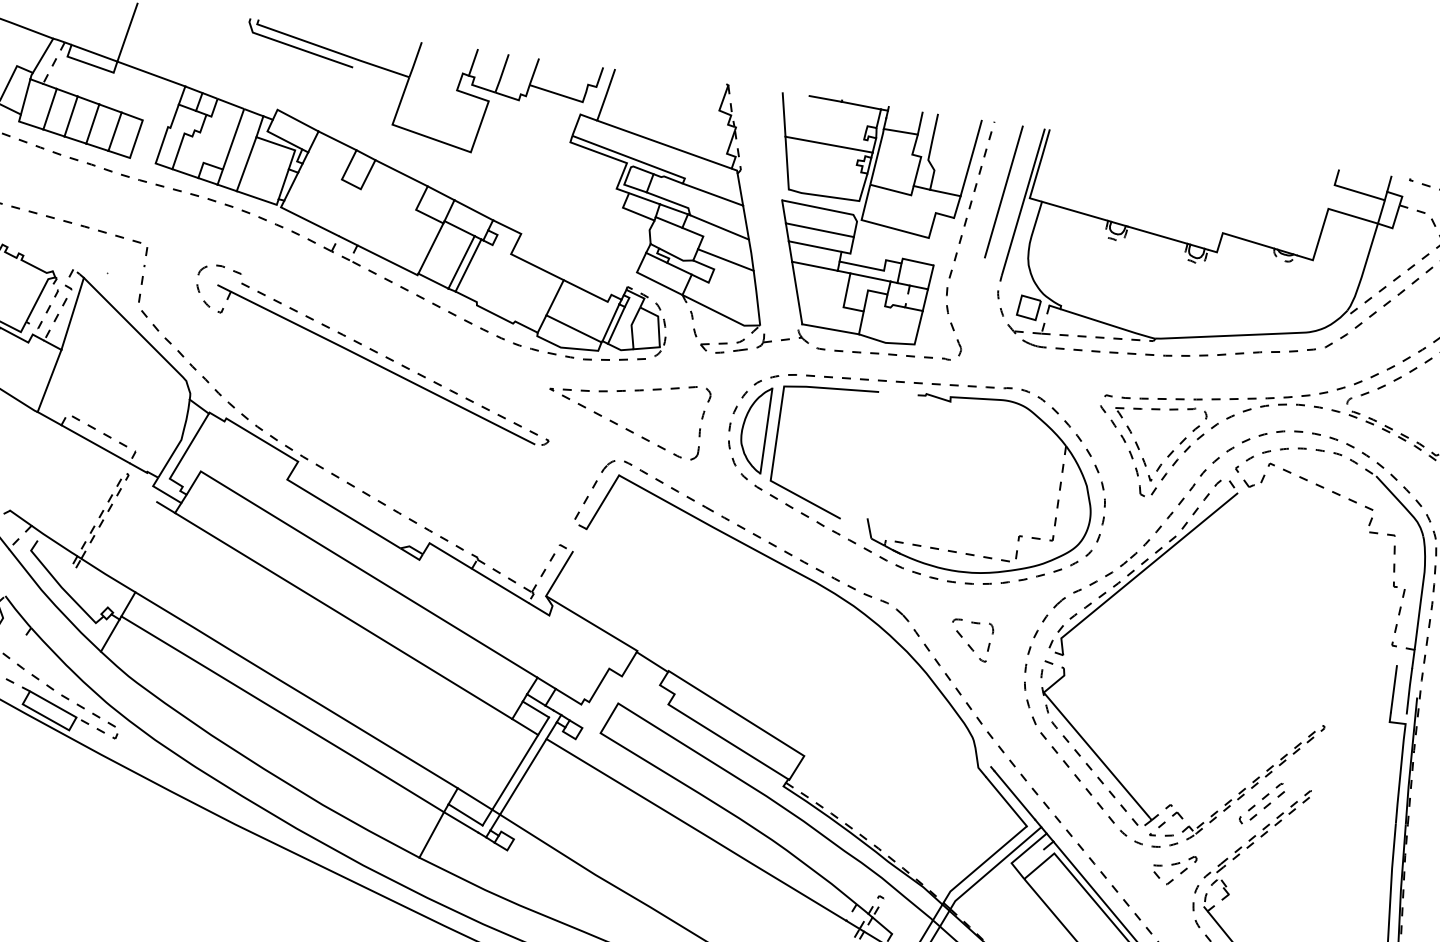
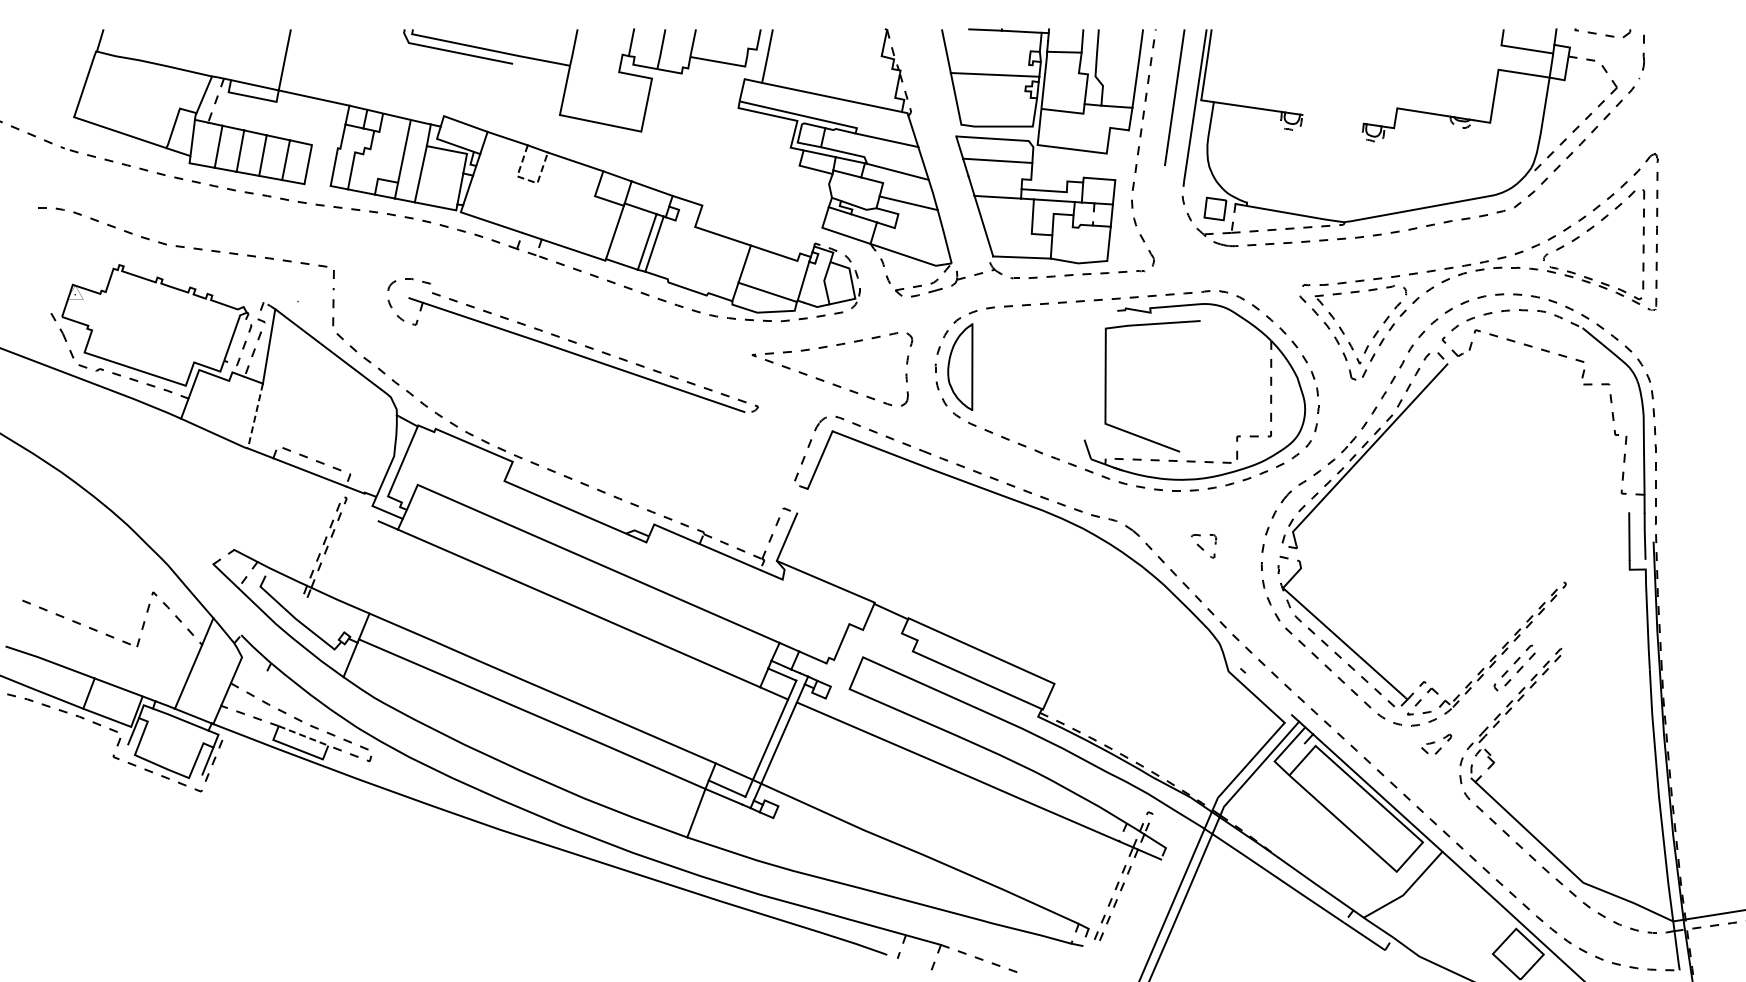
line: (351, 184) -> (527, 179), solid -> dashed
line: (1157, 234) -> (1332, 118), removed
line: (815, 246) -> (995, 177), removed
line: (616, 324) -> (809, 282), removed
line: (49, 381) -> (255, 416), solid -> dashed
curve: (776, 443) -> (1106, 386), moved
part: (970, 640) -> (1203, 546), size x0.6
line: (53, 703) -> (303, 735), solid -> dashed
line: (1014, 795) -> (1268, 693), removed
part: (1174, 869) -> (1436, 745), size x0.7

